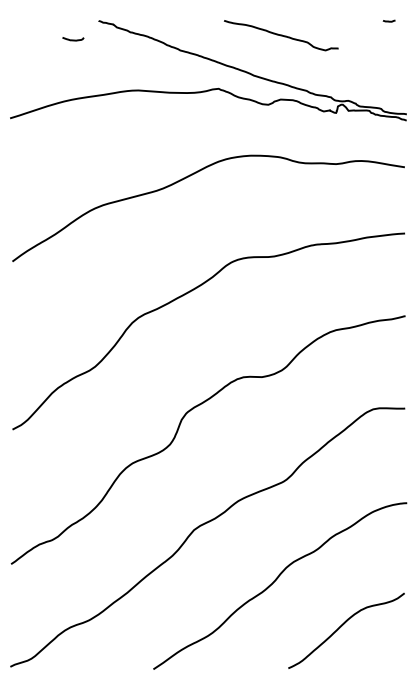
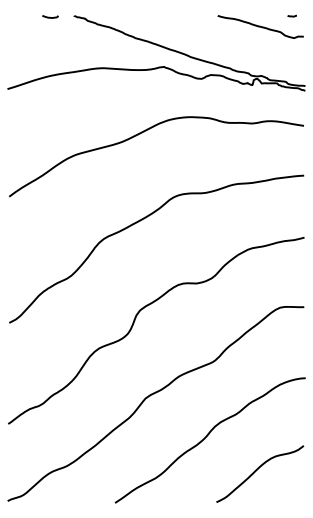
curve: (281, 35) -> (260, 26), moved
curve: (73, 39) -> (50, 17), moved

